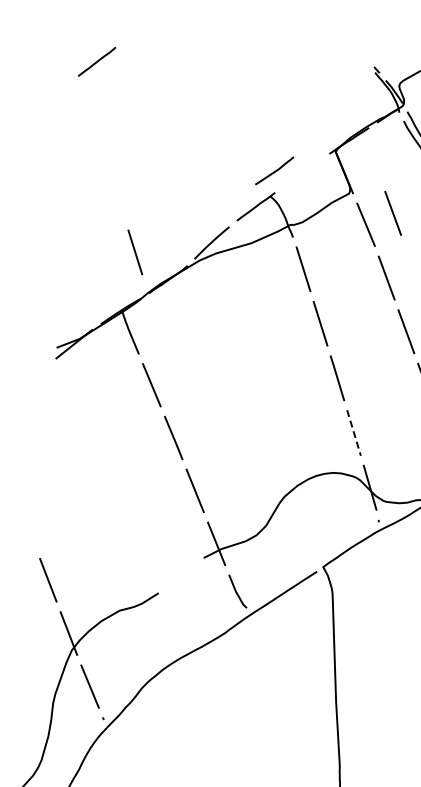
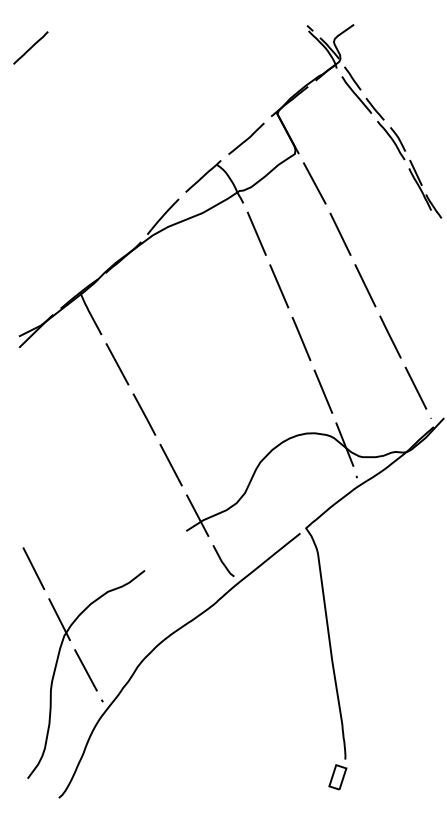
line: (274, 170) -> (246, 138), moved
line: (393, 212) -> (340, 168), removed
line: (135, 252) -> (87, 233), removed
line: (354, 432) -> (323, 391), dashed -> solid

